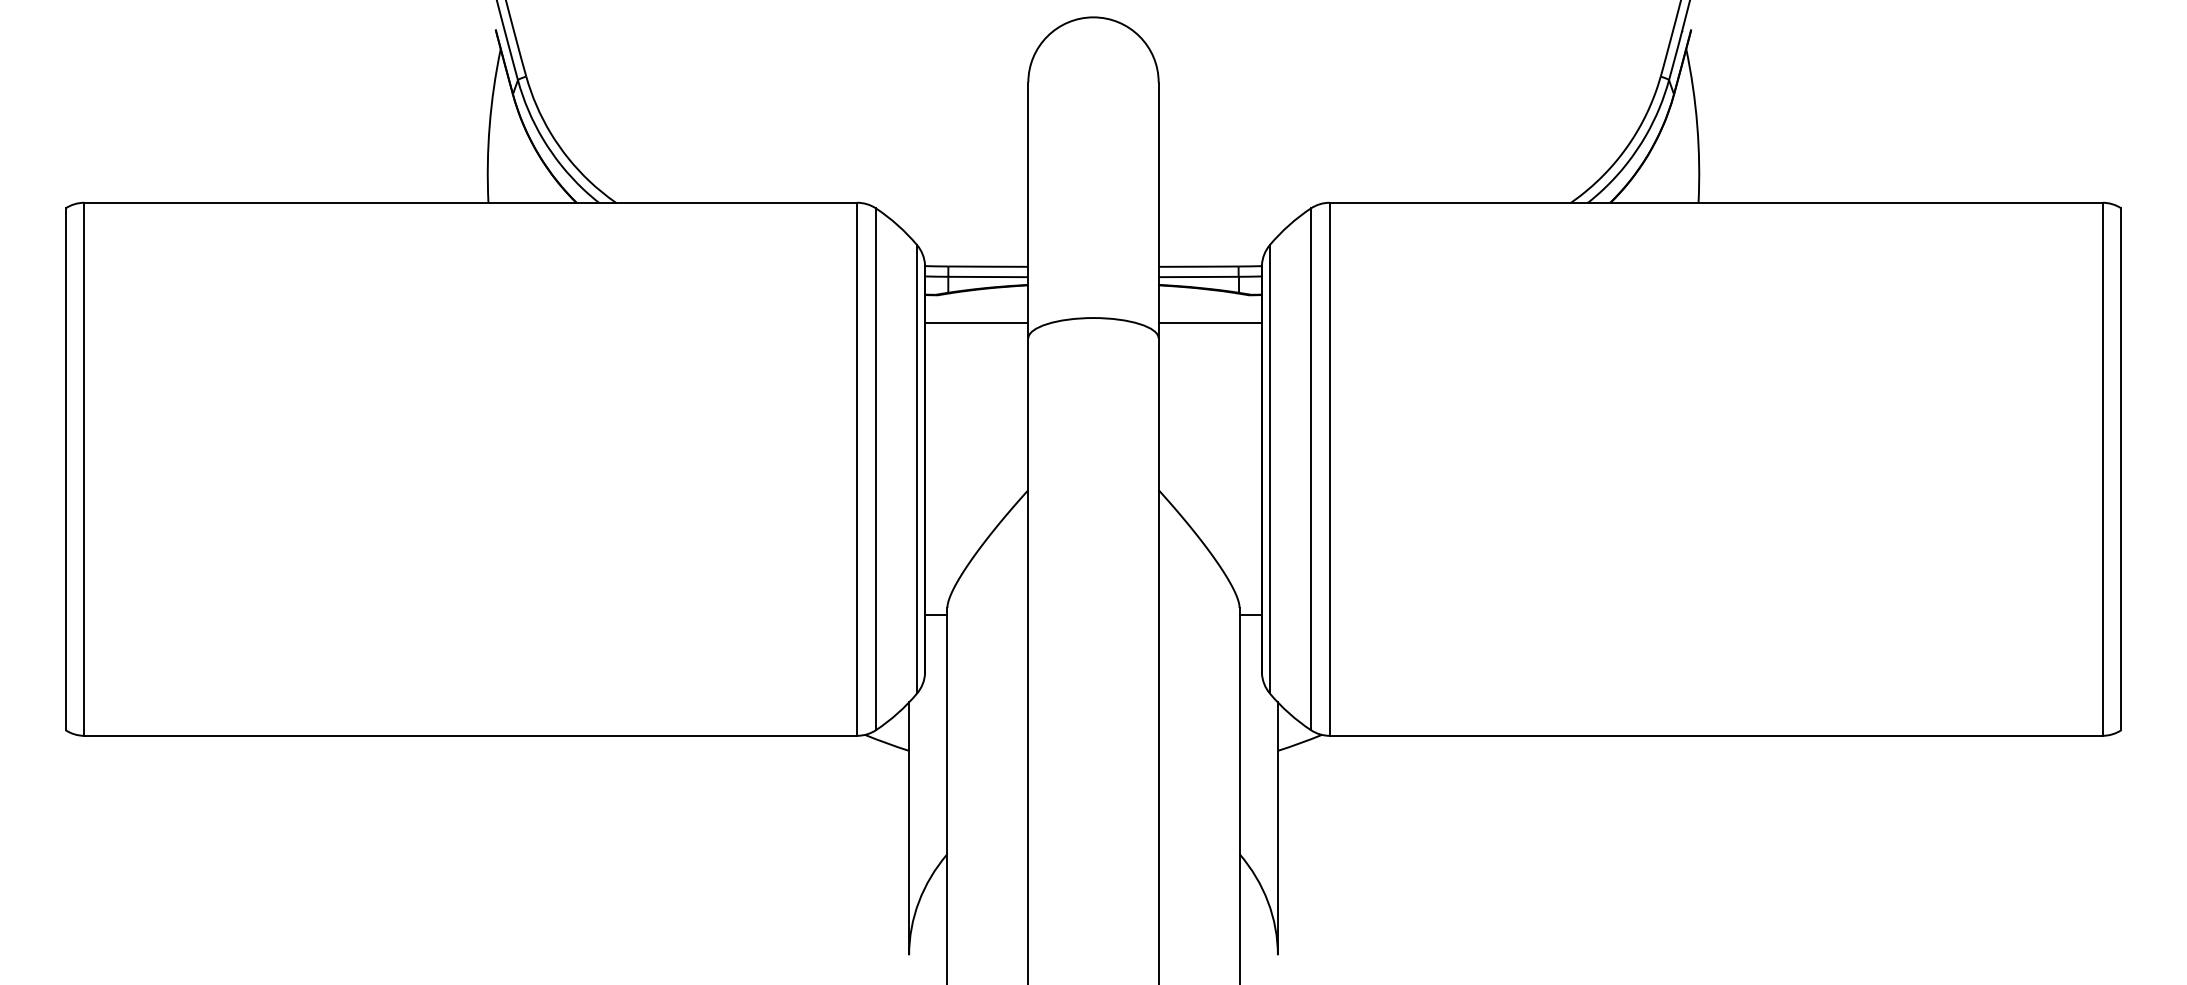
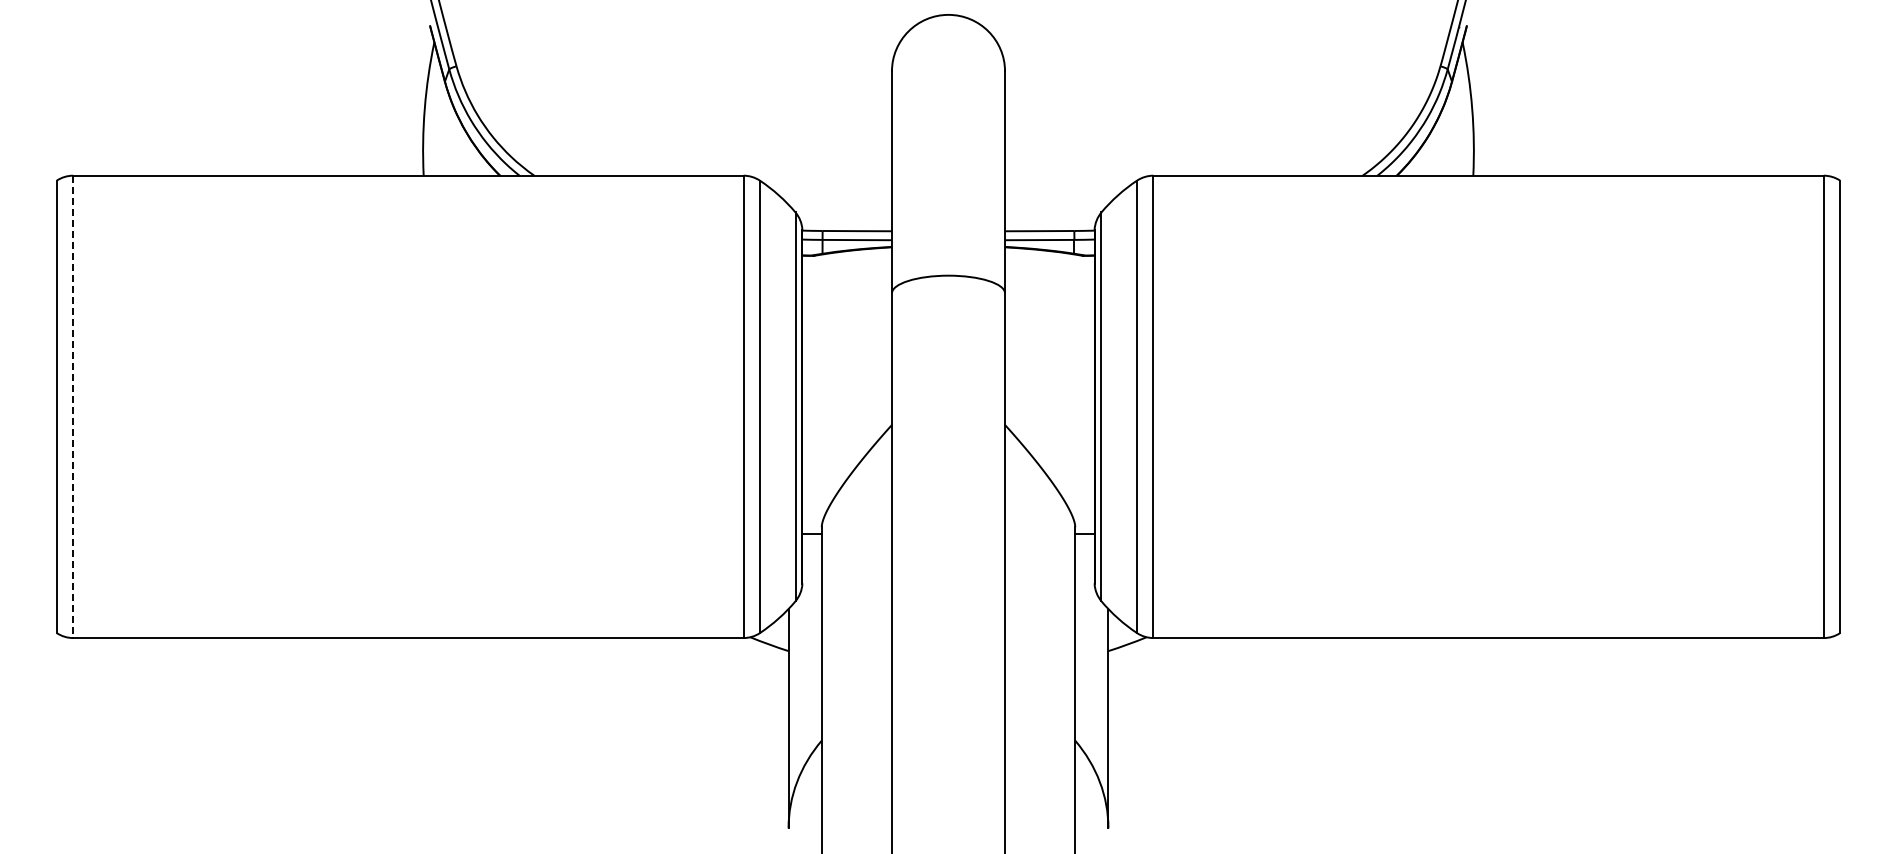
line: (975, 323) -> (846, 280), removed
line: (1209, 323) -> (1049, 280), removed
line: (84, 470) -> (73, 407), solid -> dashed

